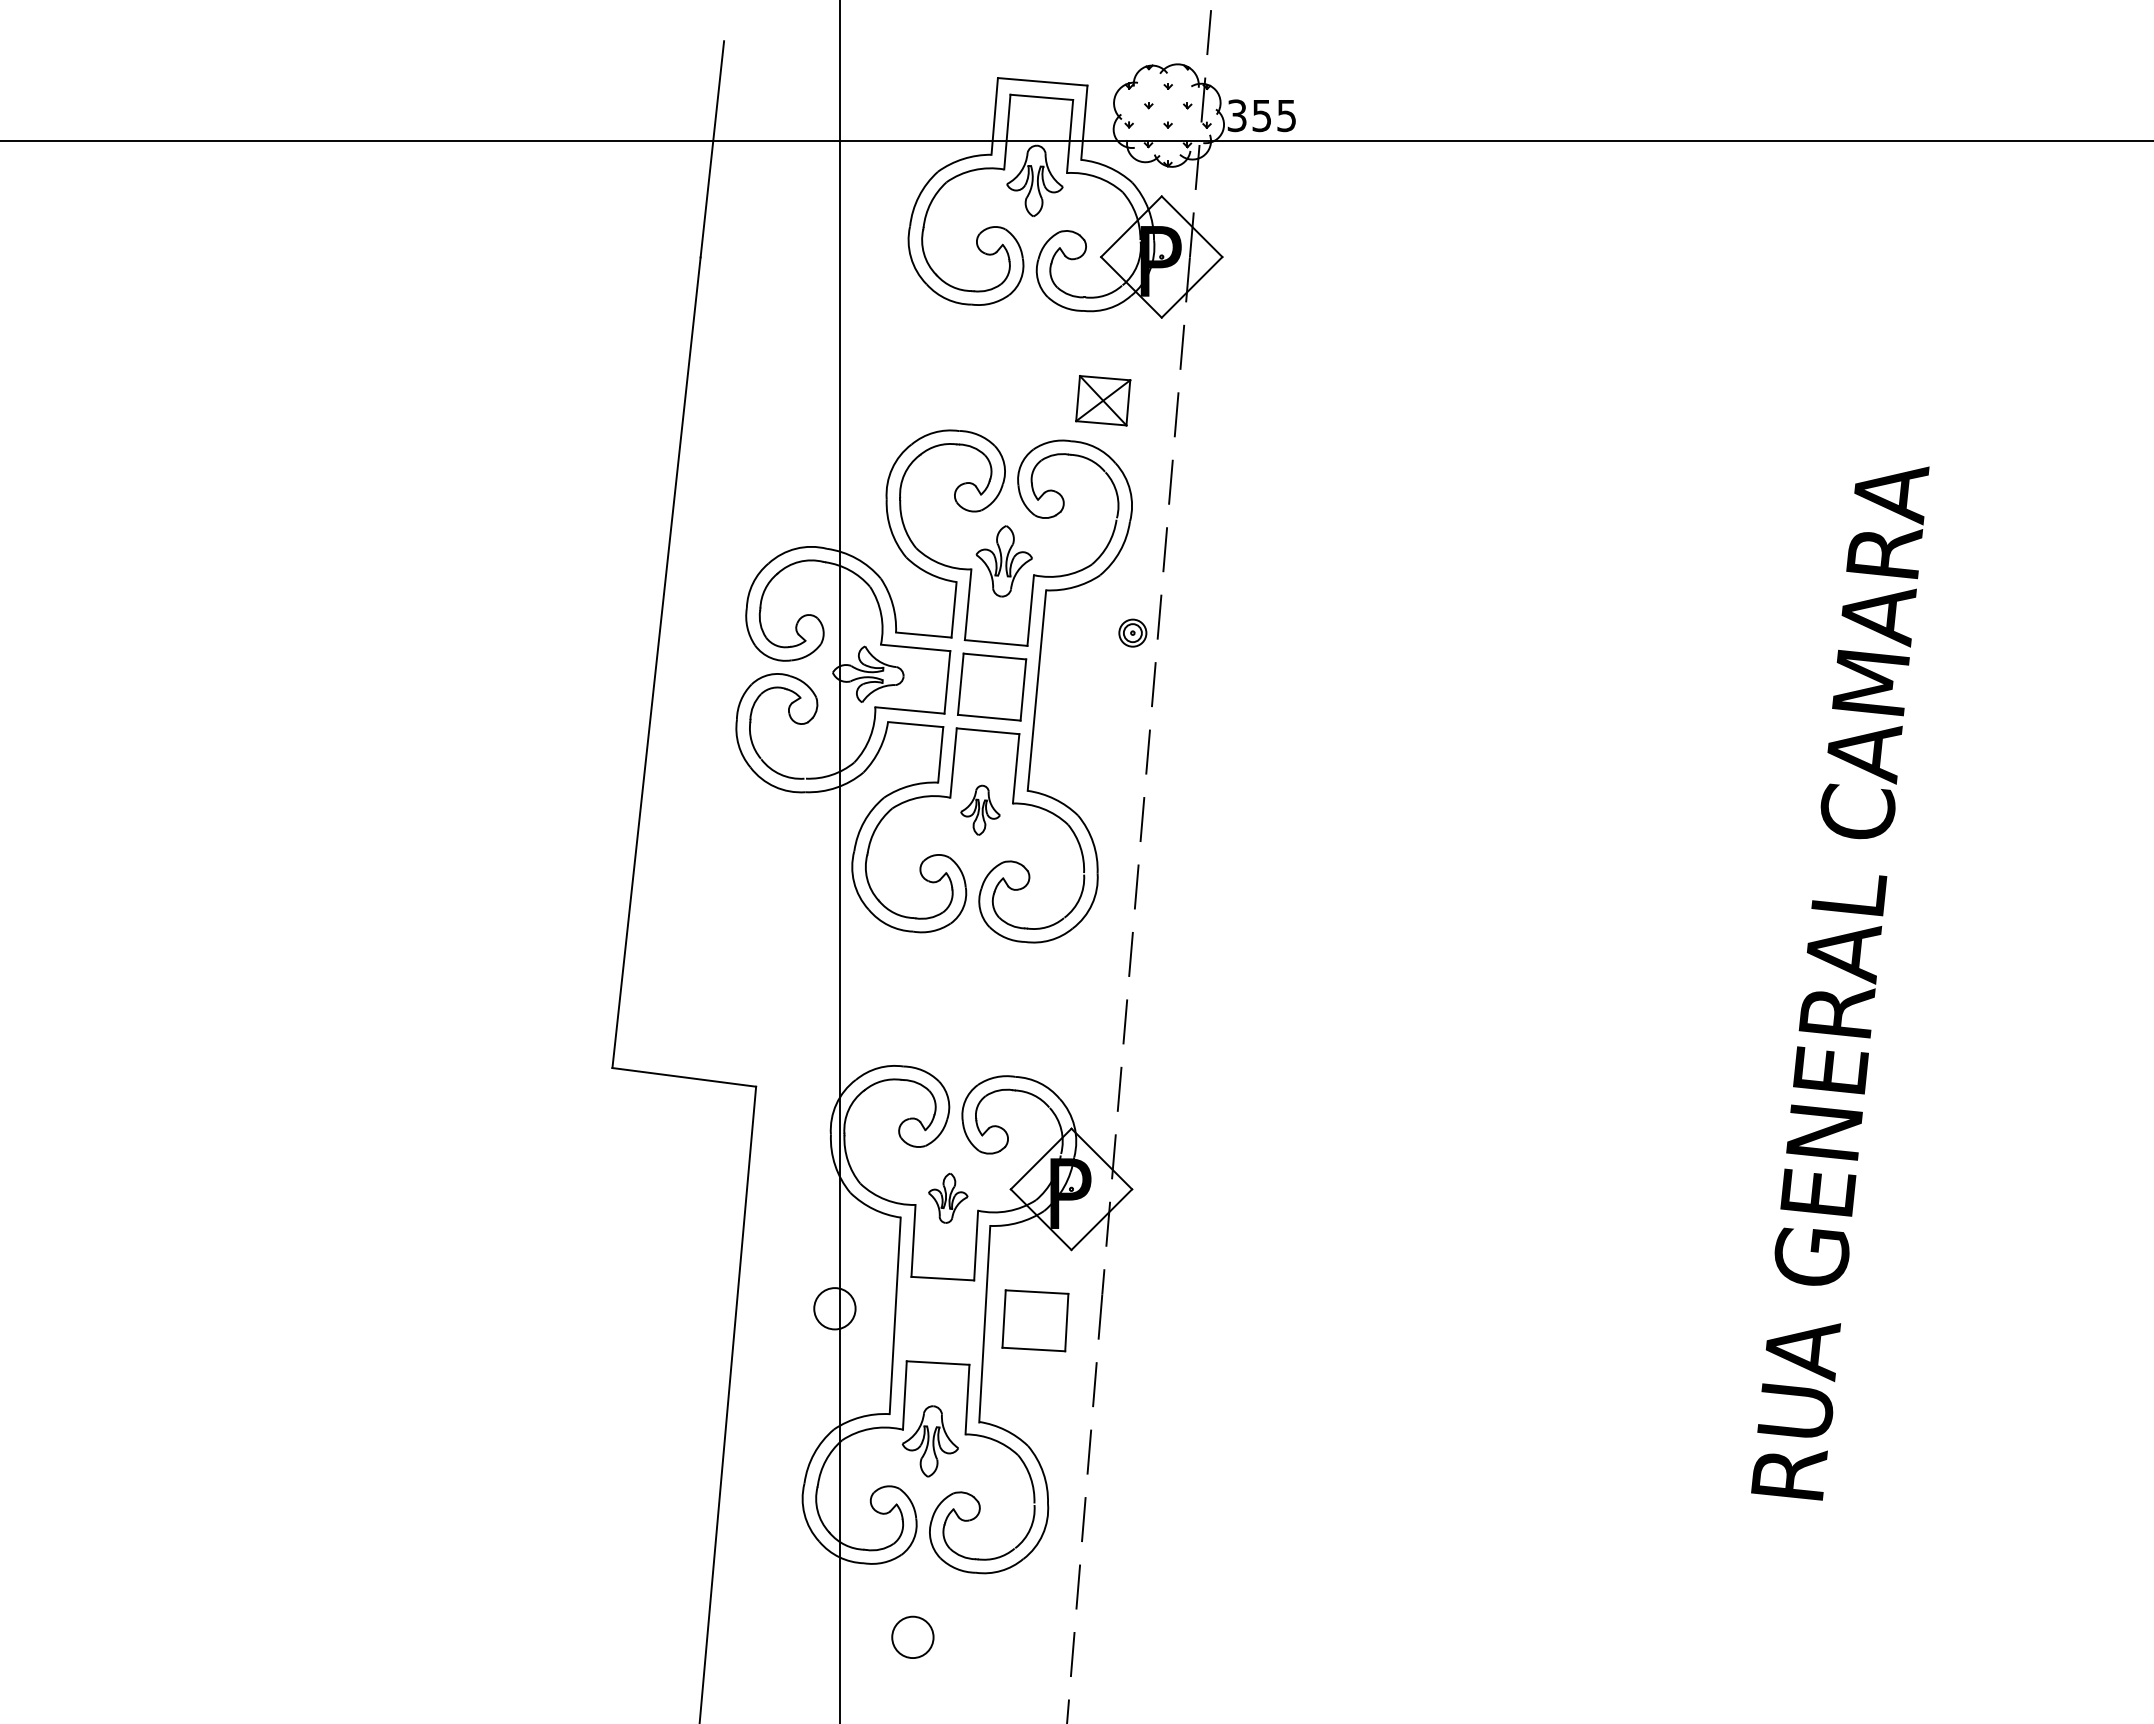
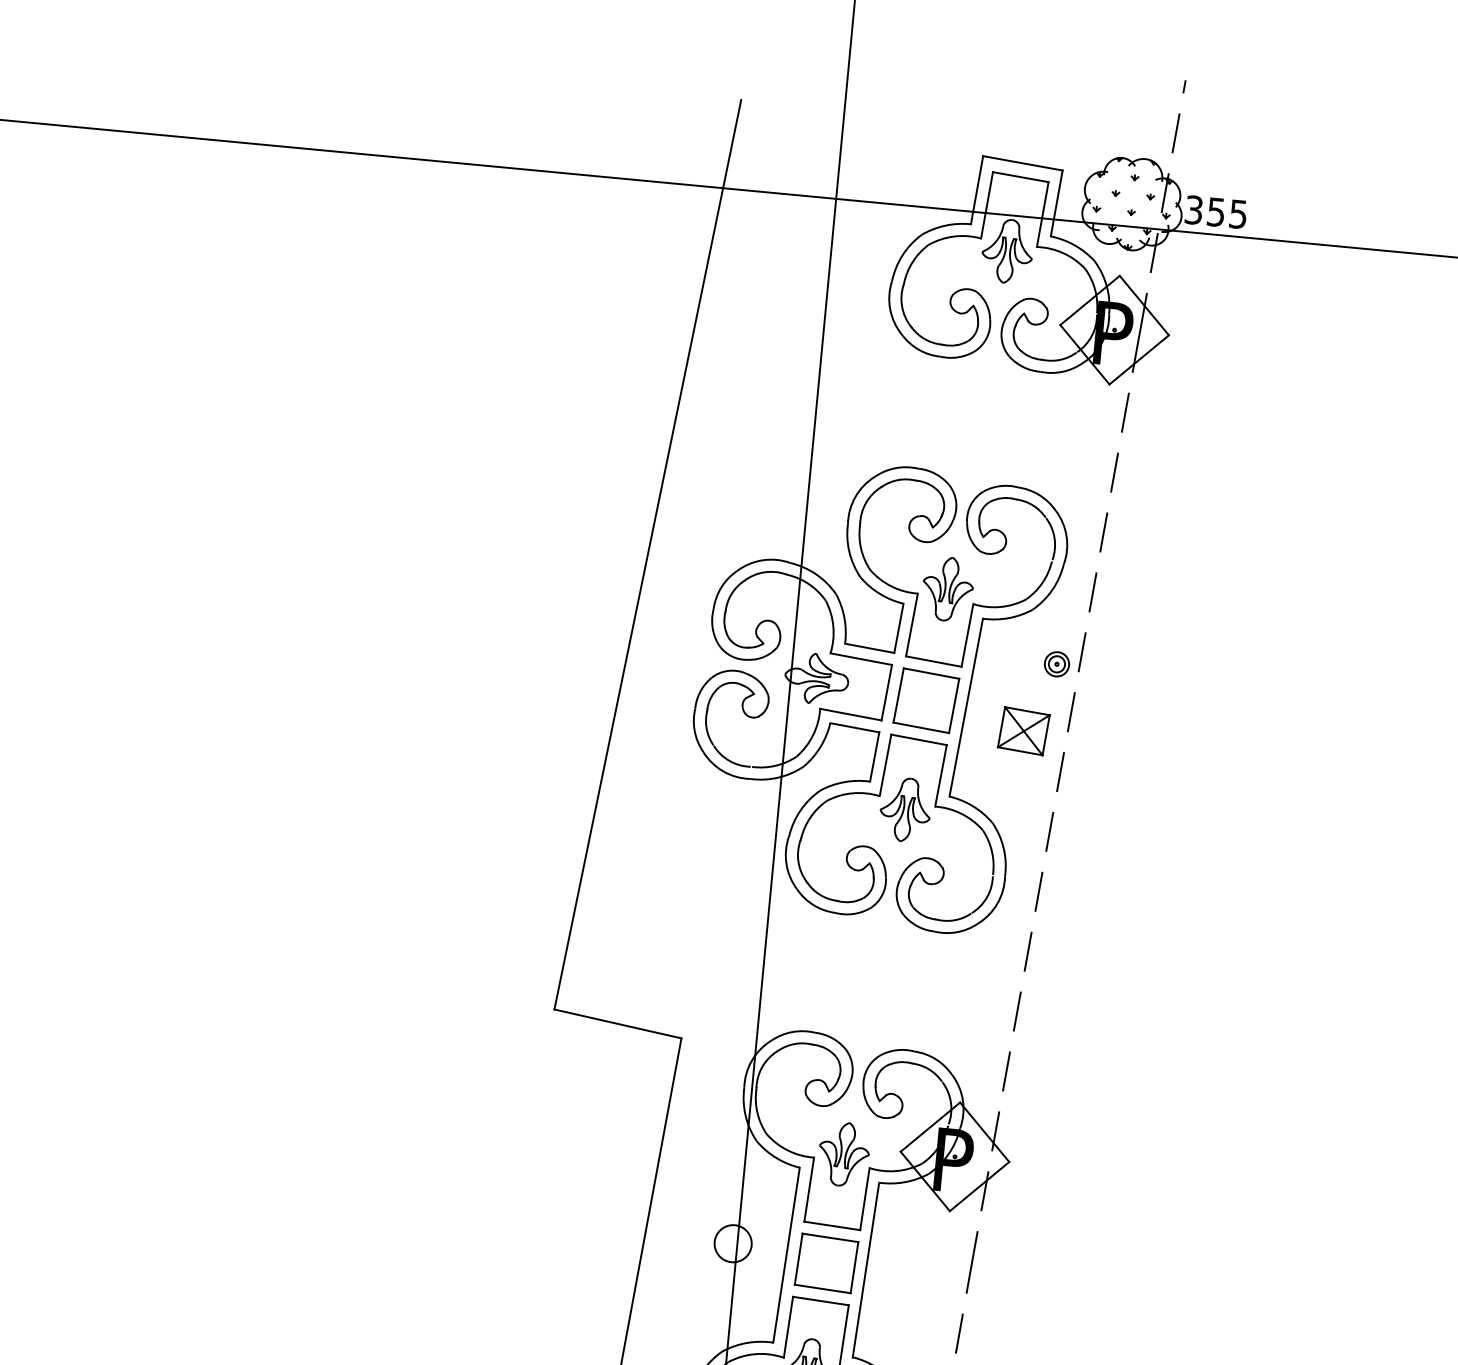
part: (1103, 400) -> (1024, 731), moved
part: (980, 810) -> (905, 810), size x1.43
part: (947, 1198) -> (843, 1154), size x1.43
part: (1035, 1320) -> (826, 1263), moved

